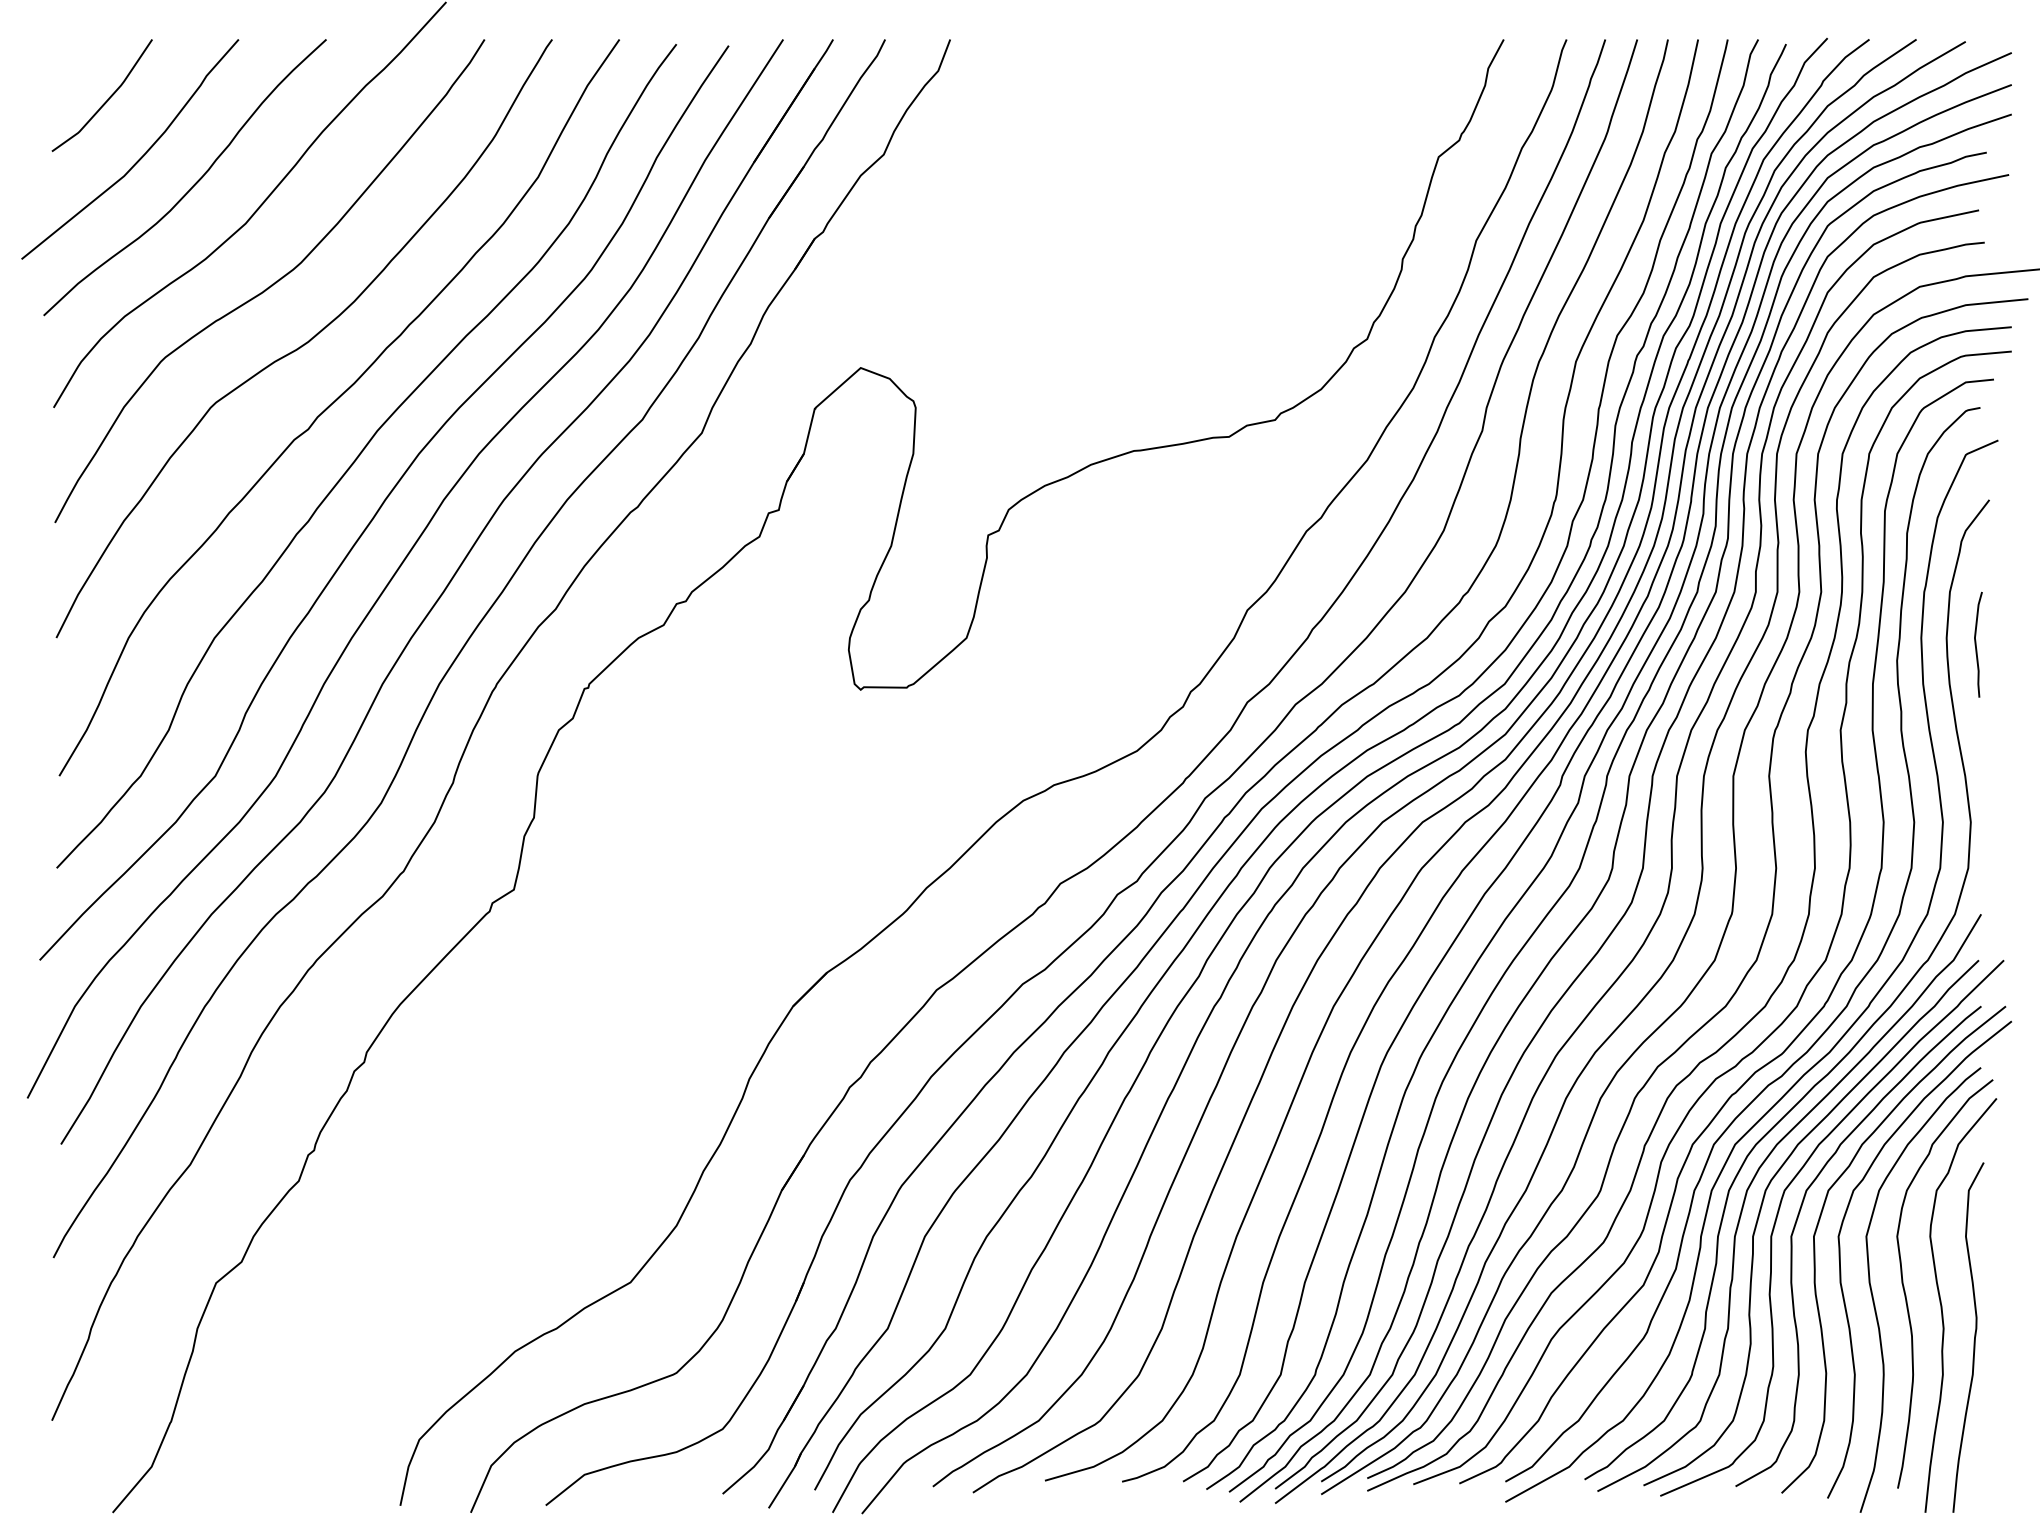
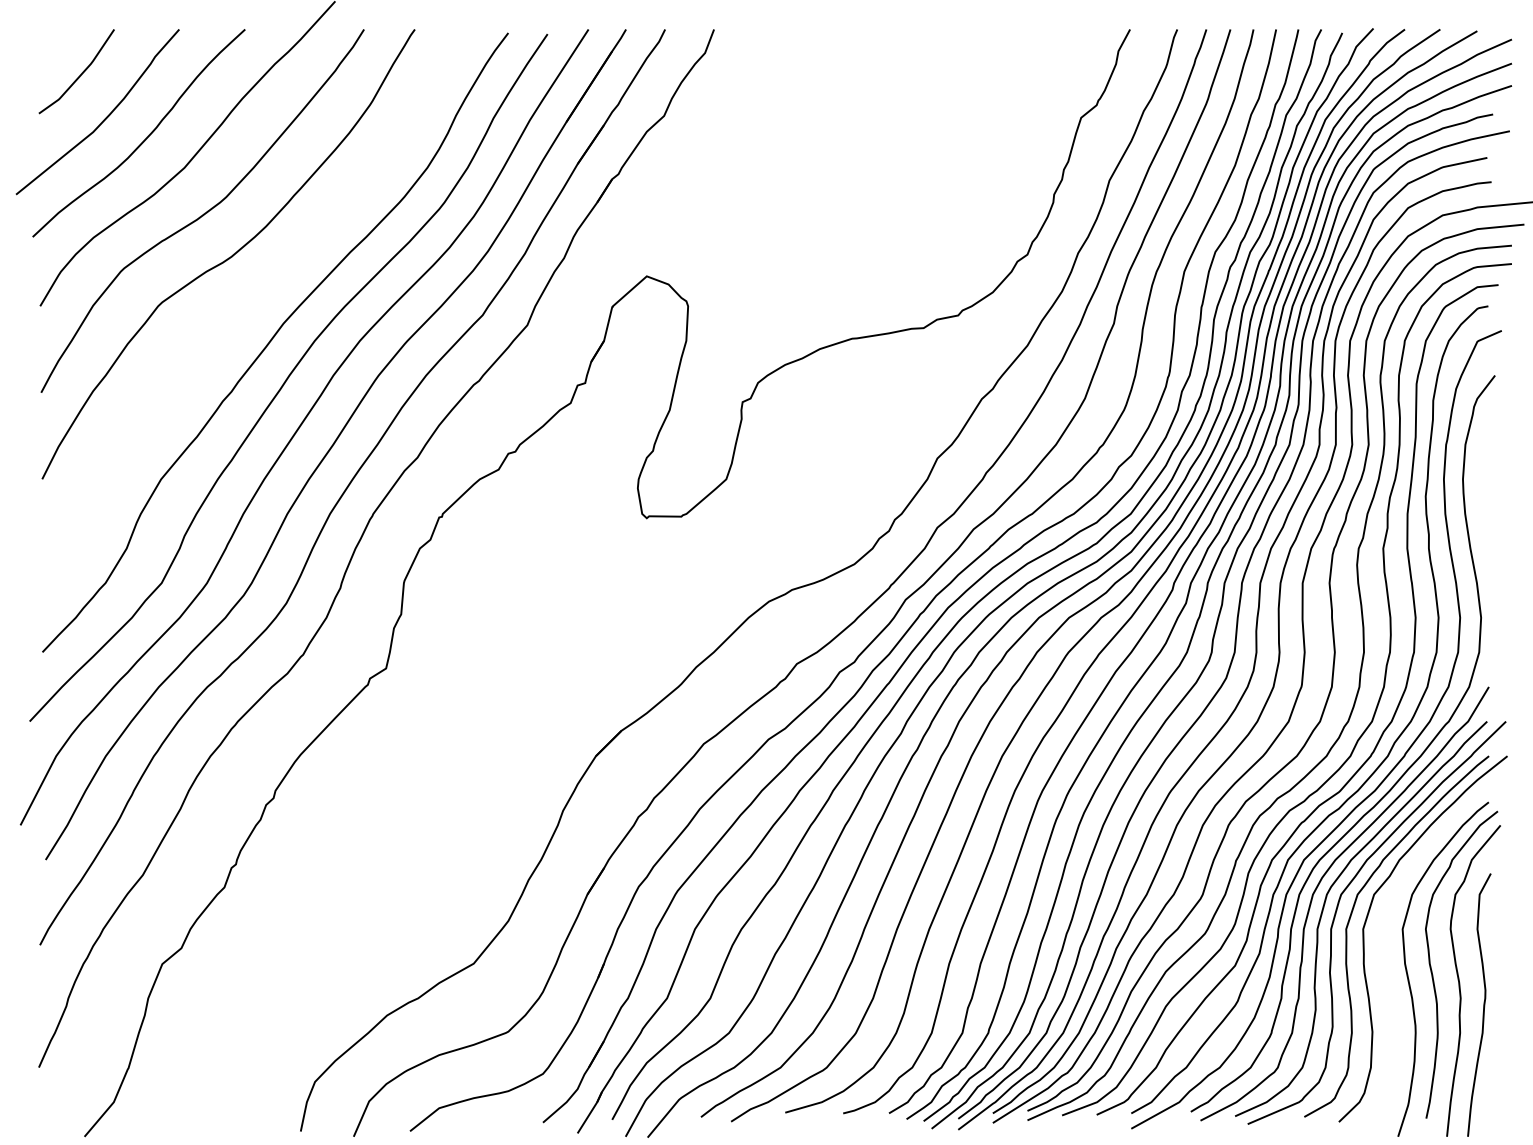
curve: (335, 402) -> (252, 302), removed
curve: (1976, 644) -> (1485, 484), removed
curve: (1841, 1270) -> (1383, 954), removed

